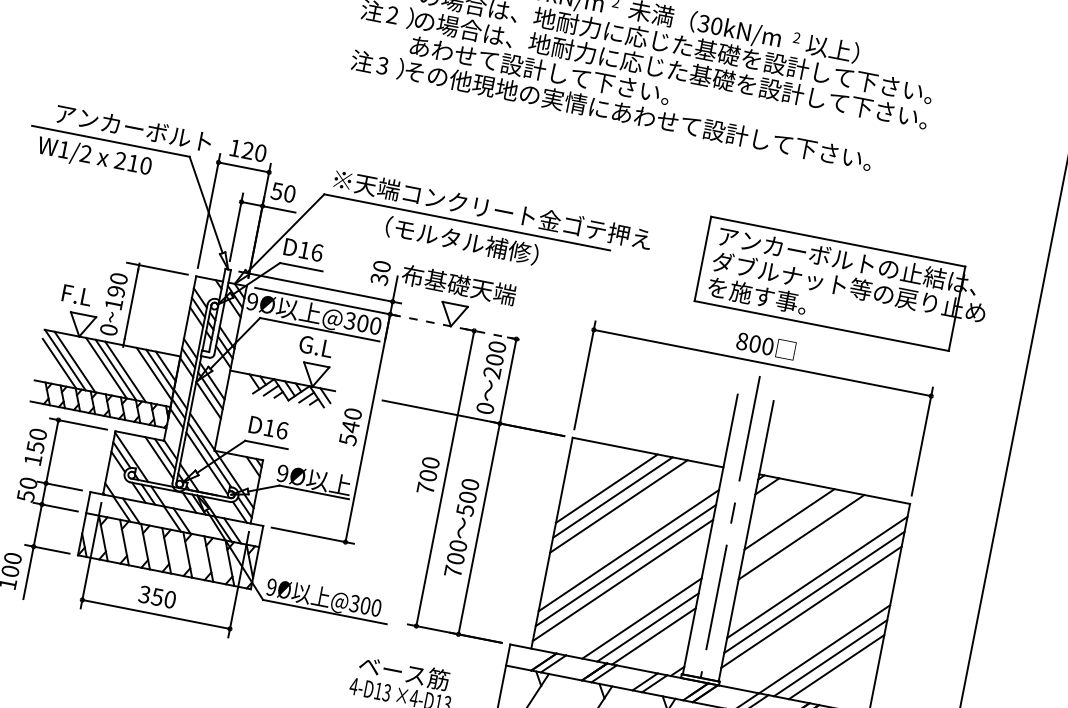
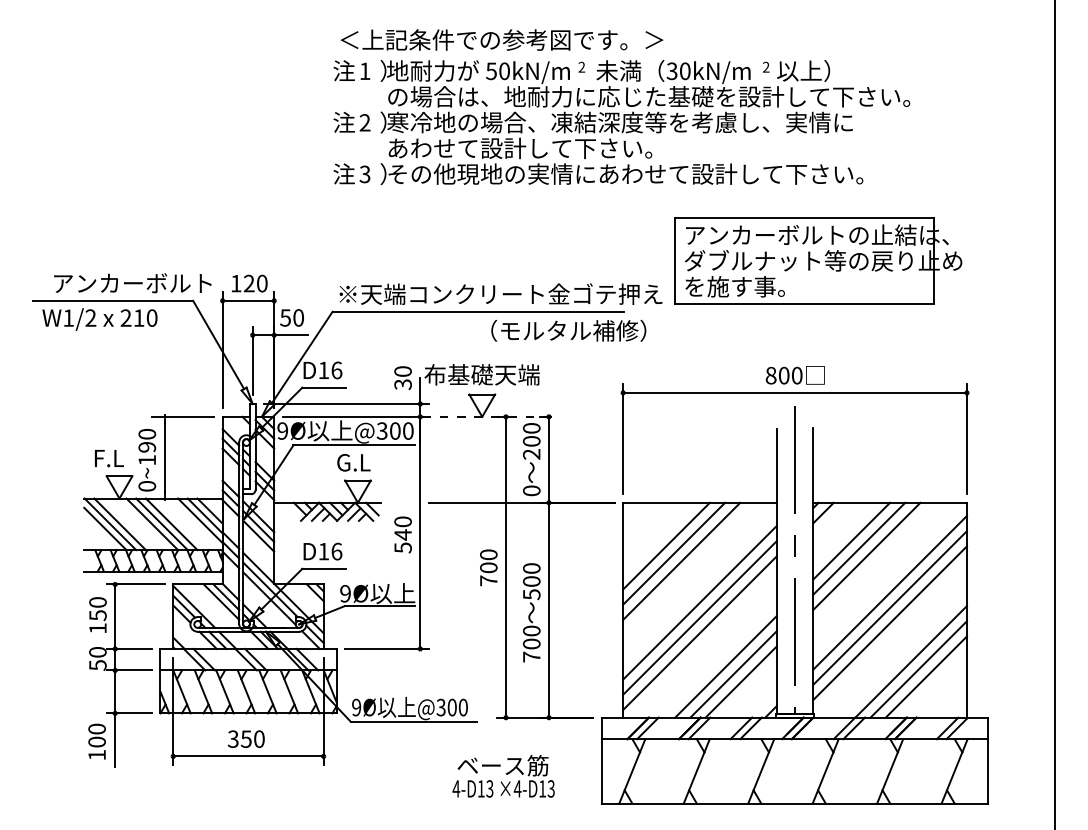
text: (670, 69) -> (648, 122), の場合は、地耐力に応じた基礎を設計して下さい。 -> 寒冷地の場合、凍結深度等を考慮し、実情に
text: (461, 240) -> (568, 330), moved
part: (844, 285) -> (818, 260), moved
line: (795, 528) -> (859, 548), added

